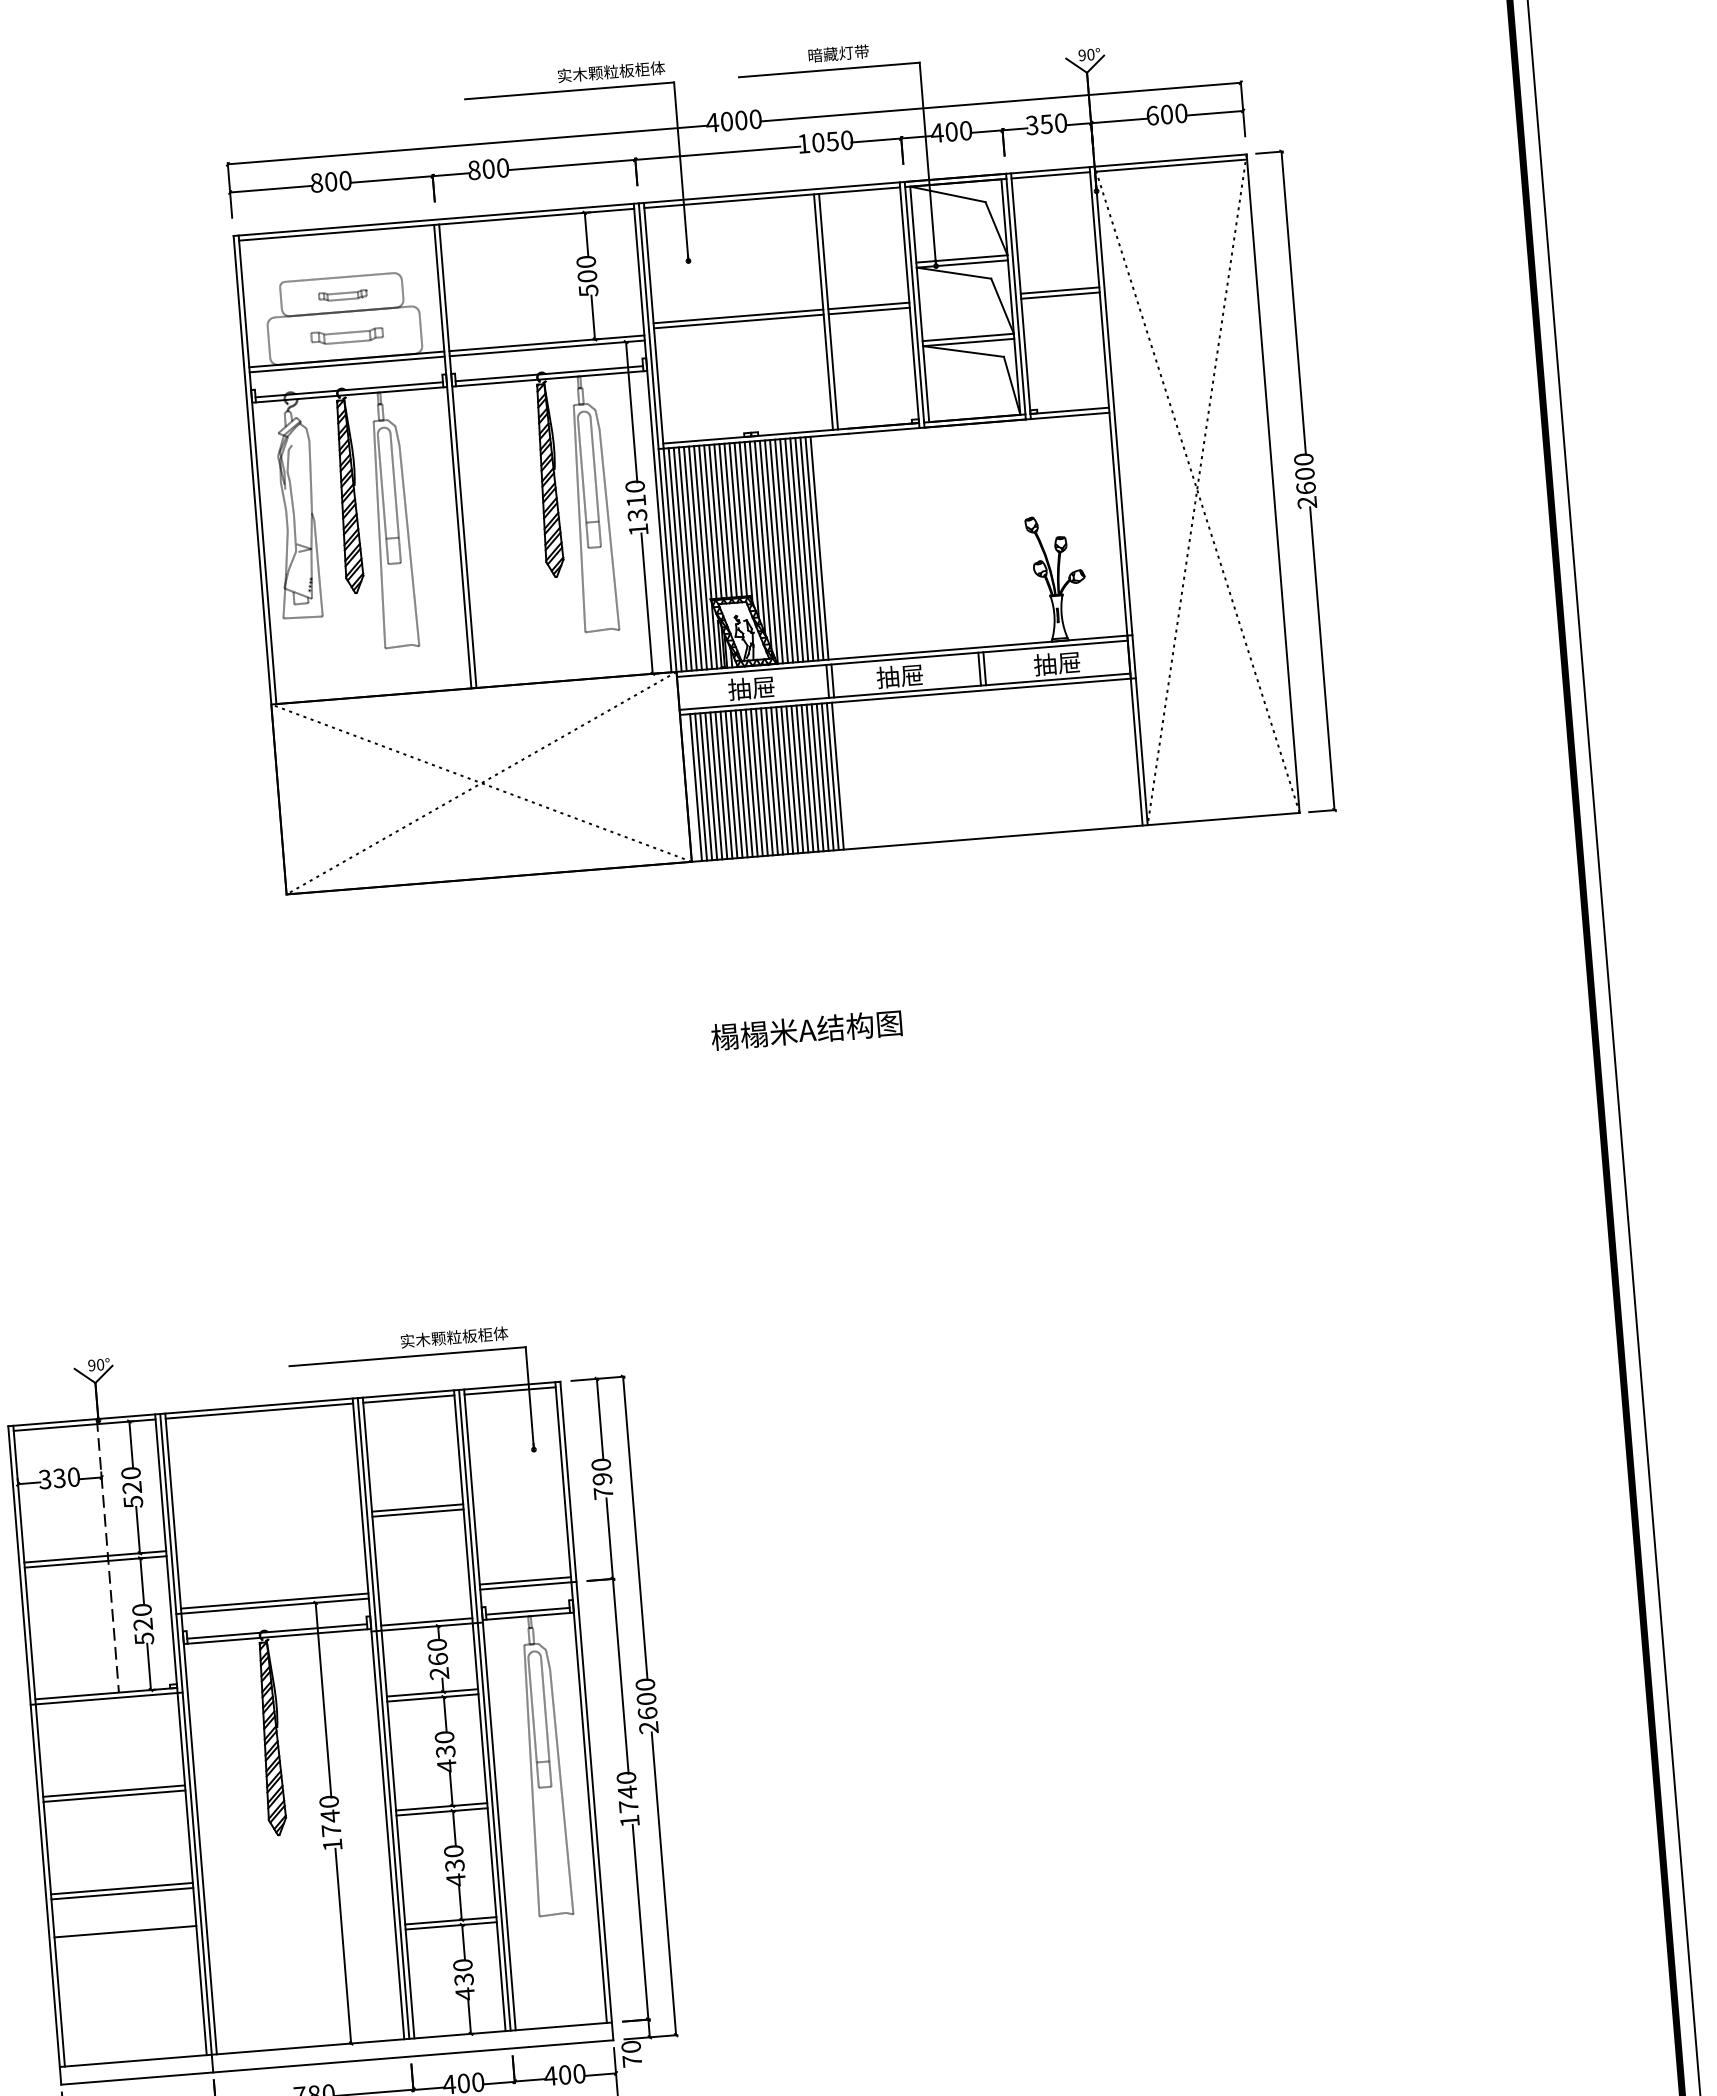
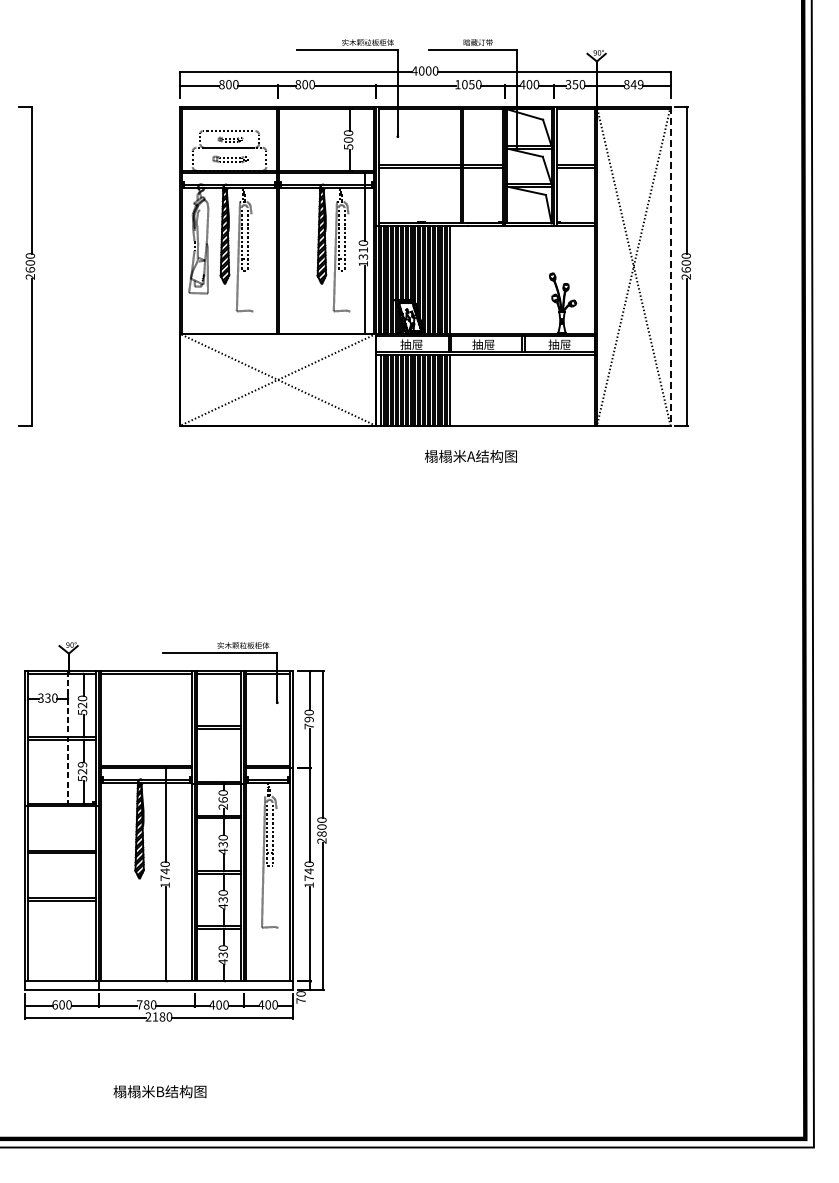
text: (1166, 114) -> (633, 84), 600 -> 849
line: (1272, 483) -> (670, 266), solid -> dashed
line: (609, 528) -> (349, 262), removed
line: (409, 545) -> (252, 262), removed
text: (805, 1030) -> (470, 456), moved
text: (141, 1609) -> (82, 764), 520 -> 529
text: (646, 1712) -> (321, 833), 2600 -> 2800
line: (561, 1791) -> (277, 868), removed
line: (124, 1930) -> (61, 918), removed

